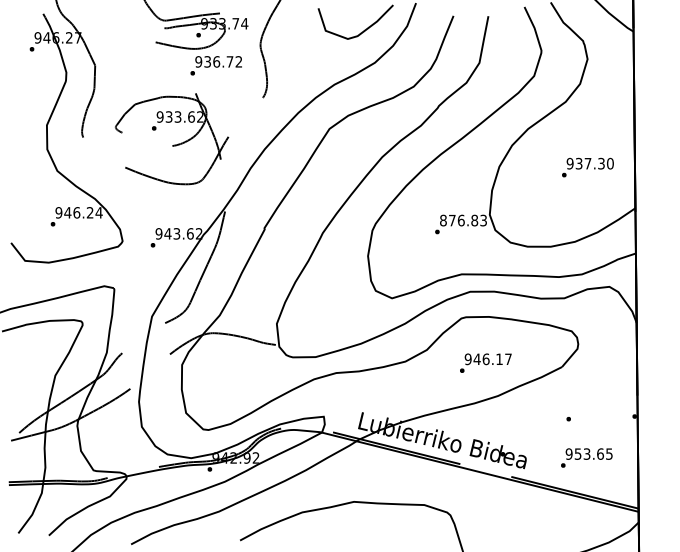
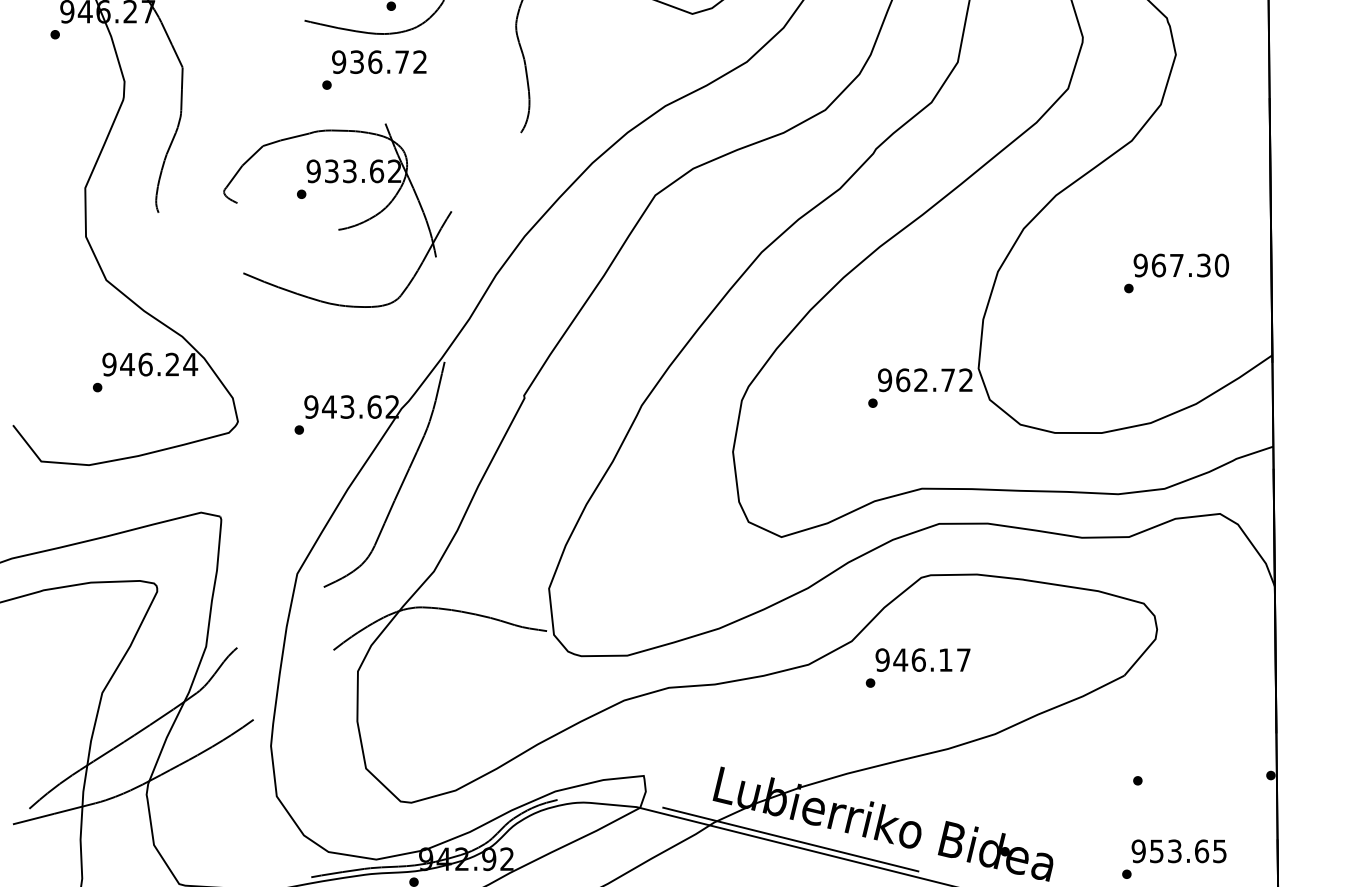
text: (215, 65) -> (372, 69), moved
text: (578, 163) -> (1157, 265), 937.30 -> 967.30
text: (462, 220) -> (923, 380), 876.83 -> 962.72
text: (485, 362) -> (917, 666), moved

